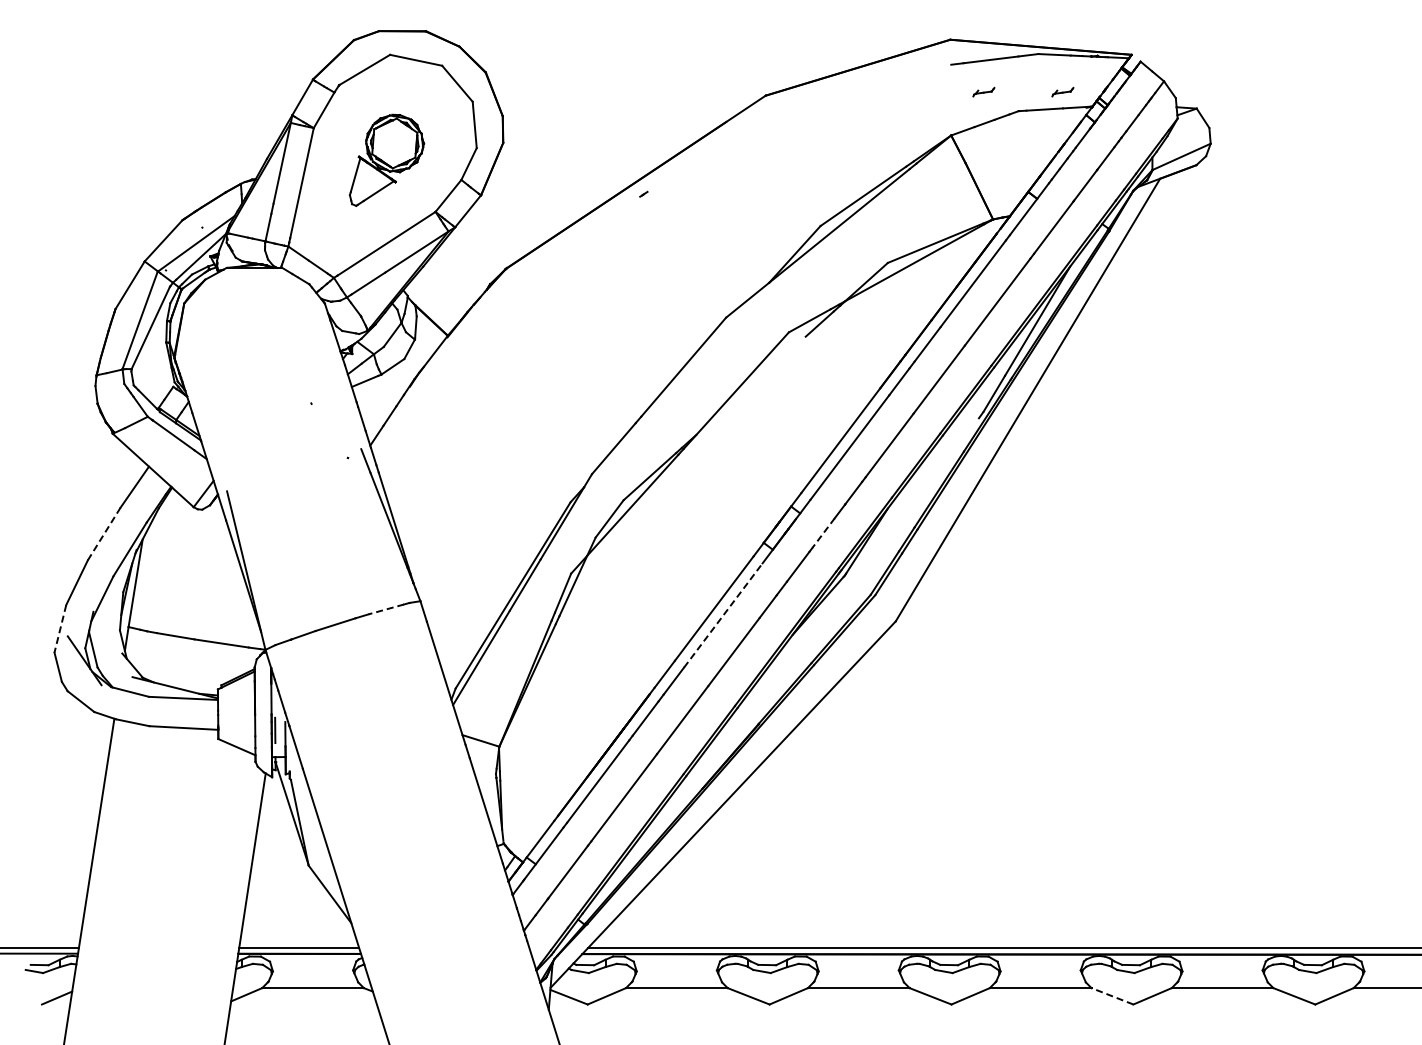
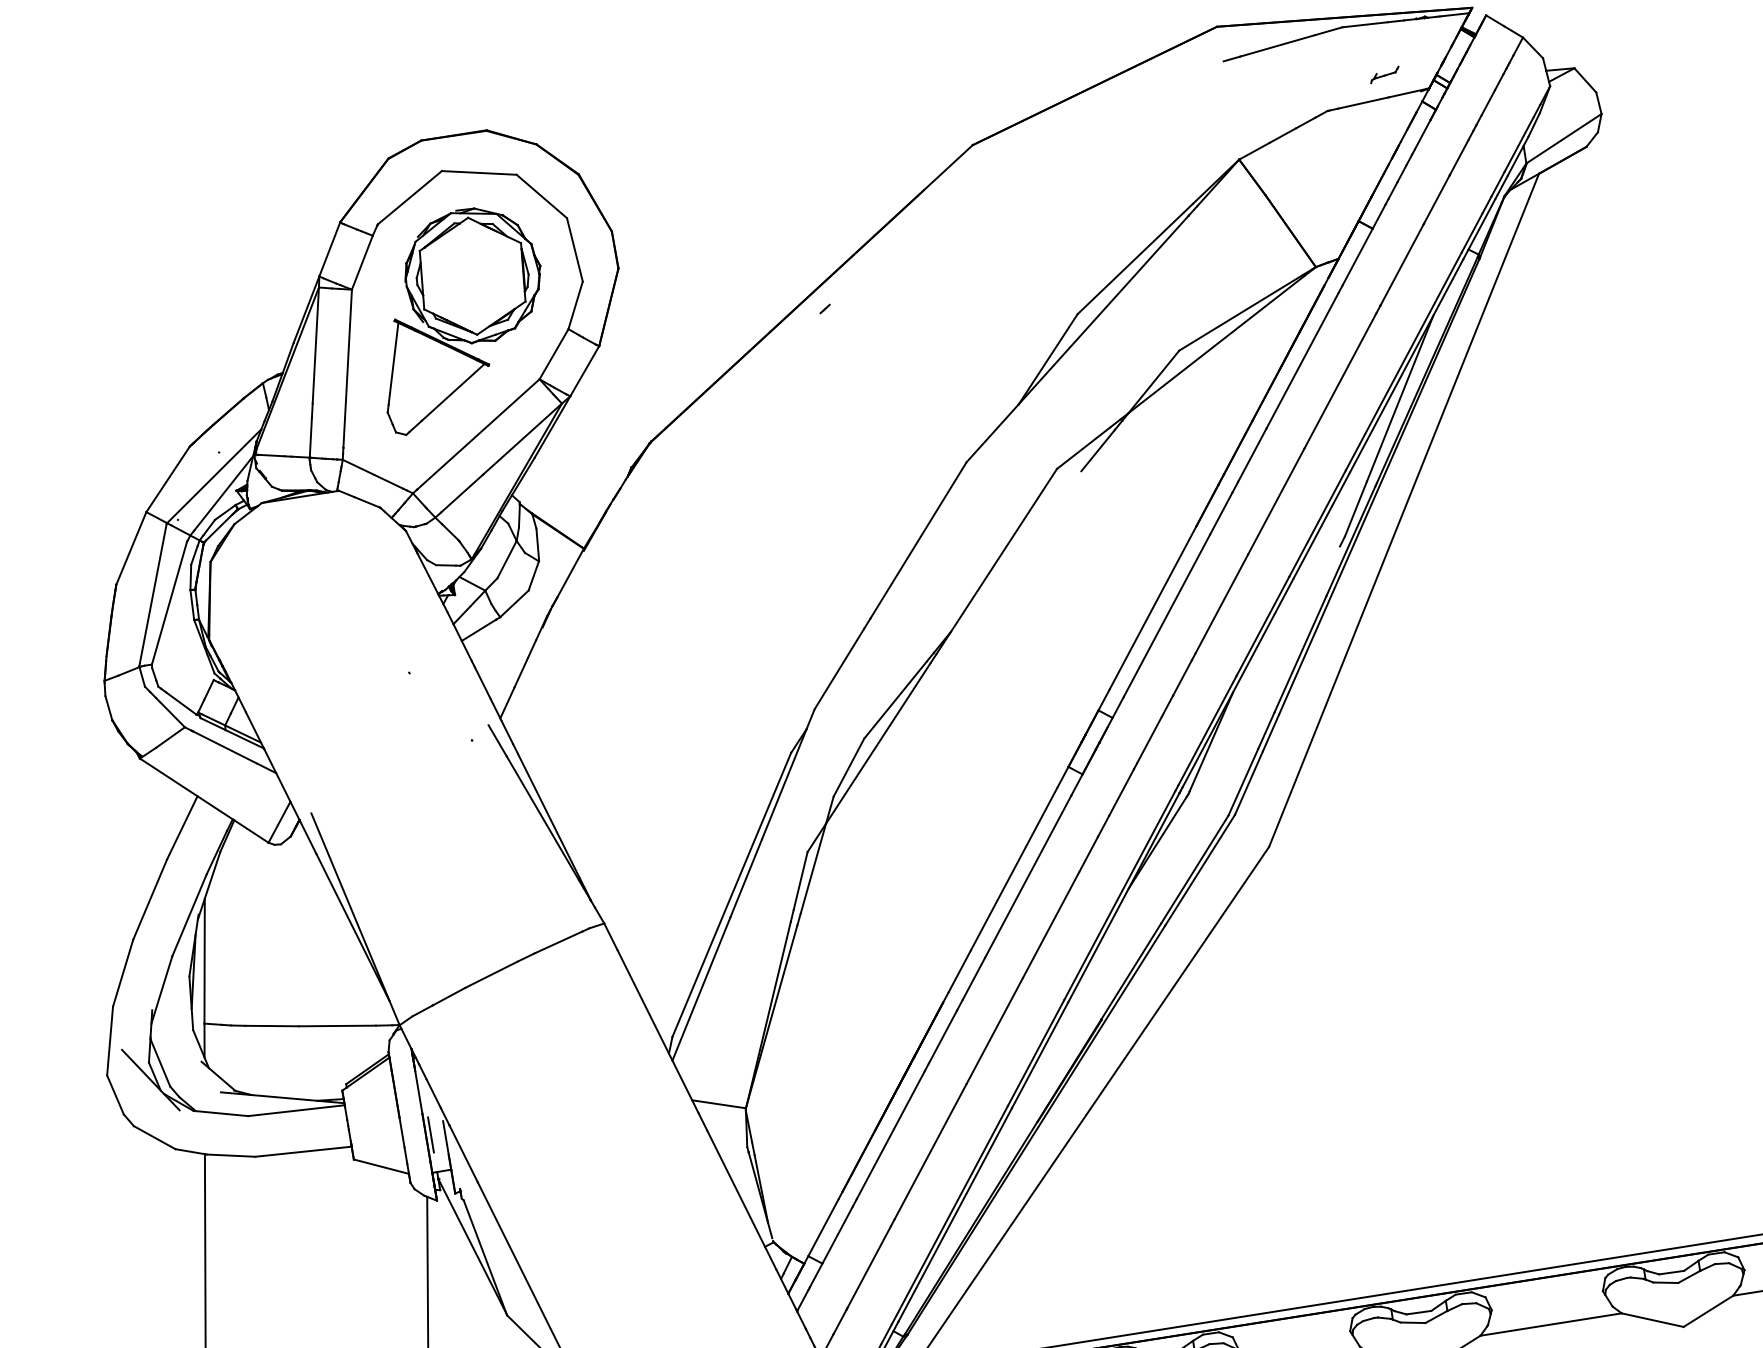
part: (983, 91) -> (1274, 91), removed
part: (386, 160) -> (460, 318), size x1.67
line: (104, 533) -> (150, 898), dashed -> solid
line: (823, 533) -> (1149, 740), dashed -> solid
line: (385, 609) -> (557, 942), dashed -> solid
line: (723, 615) -> (1028, 876), dashed -> solid
line: (60, 628) -> (110, 1040), dashed -> solid
line: (1112, 996) -> (1652, 1320), dashed -> solid

